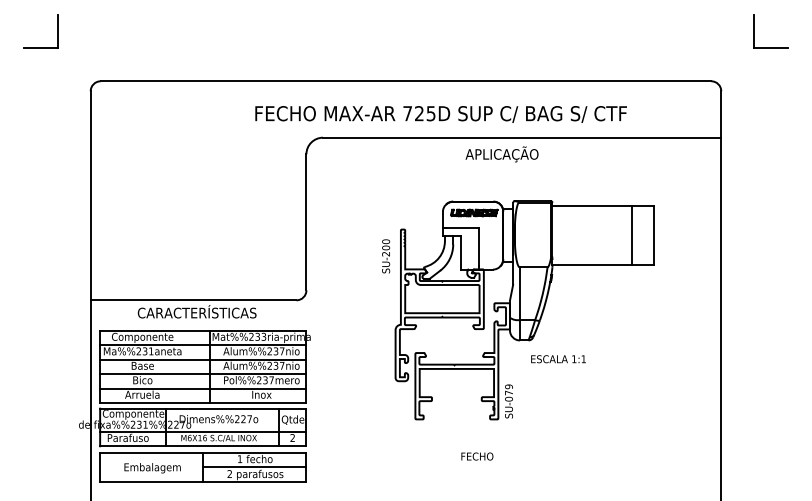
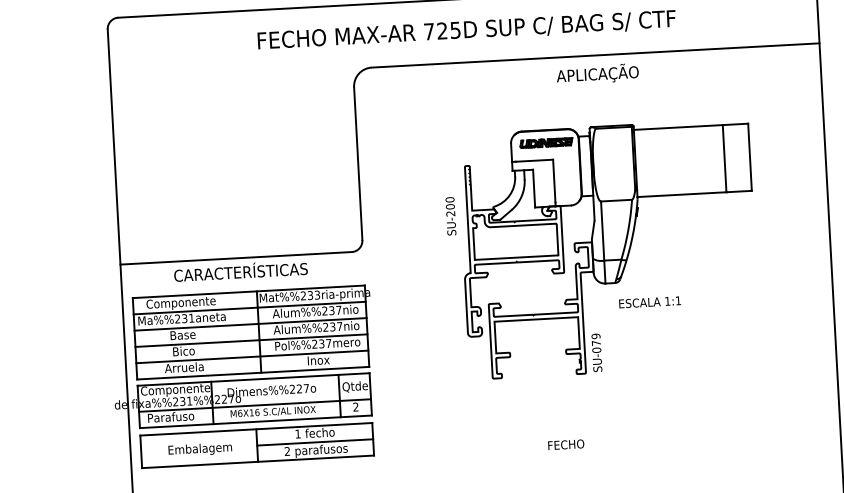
text: (440, 114) -> (466, 30), moved
text: (501, 154) -> (597, 74), moved
text: (386, 256) -> (451, 216), moved
text: (477, 456) -> (566, 444), moved

